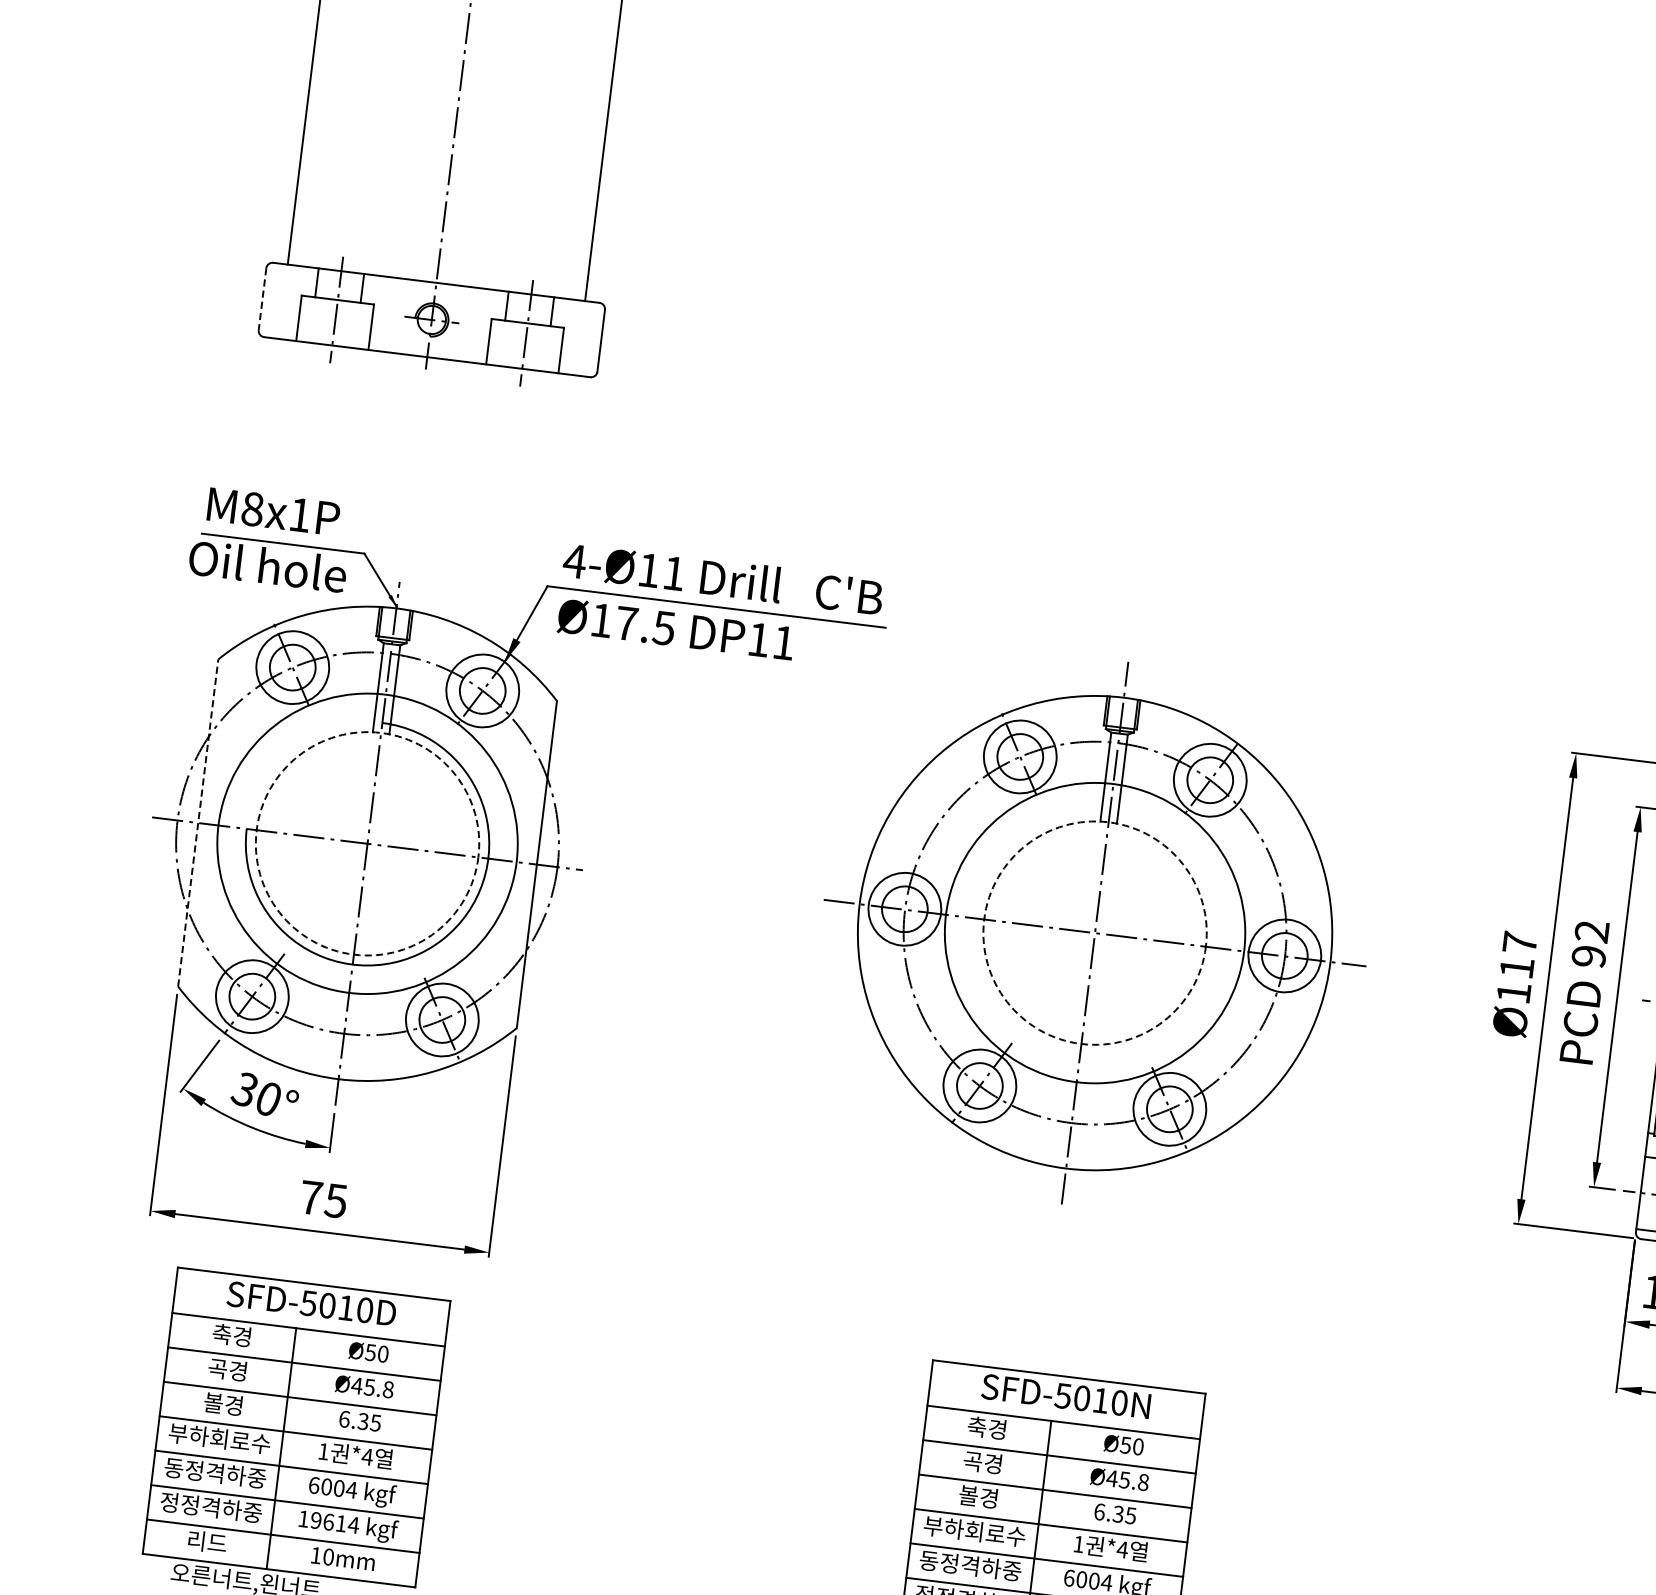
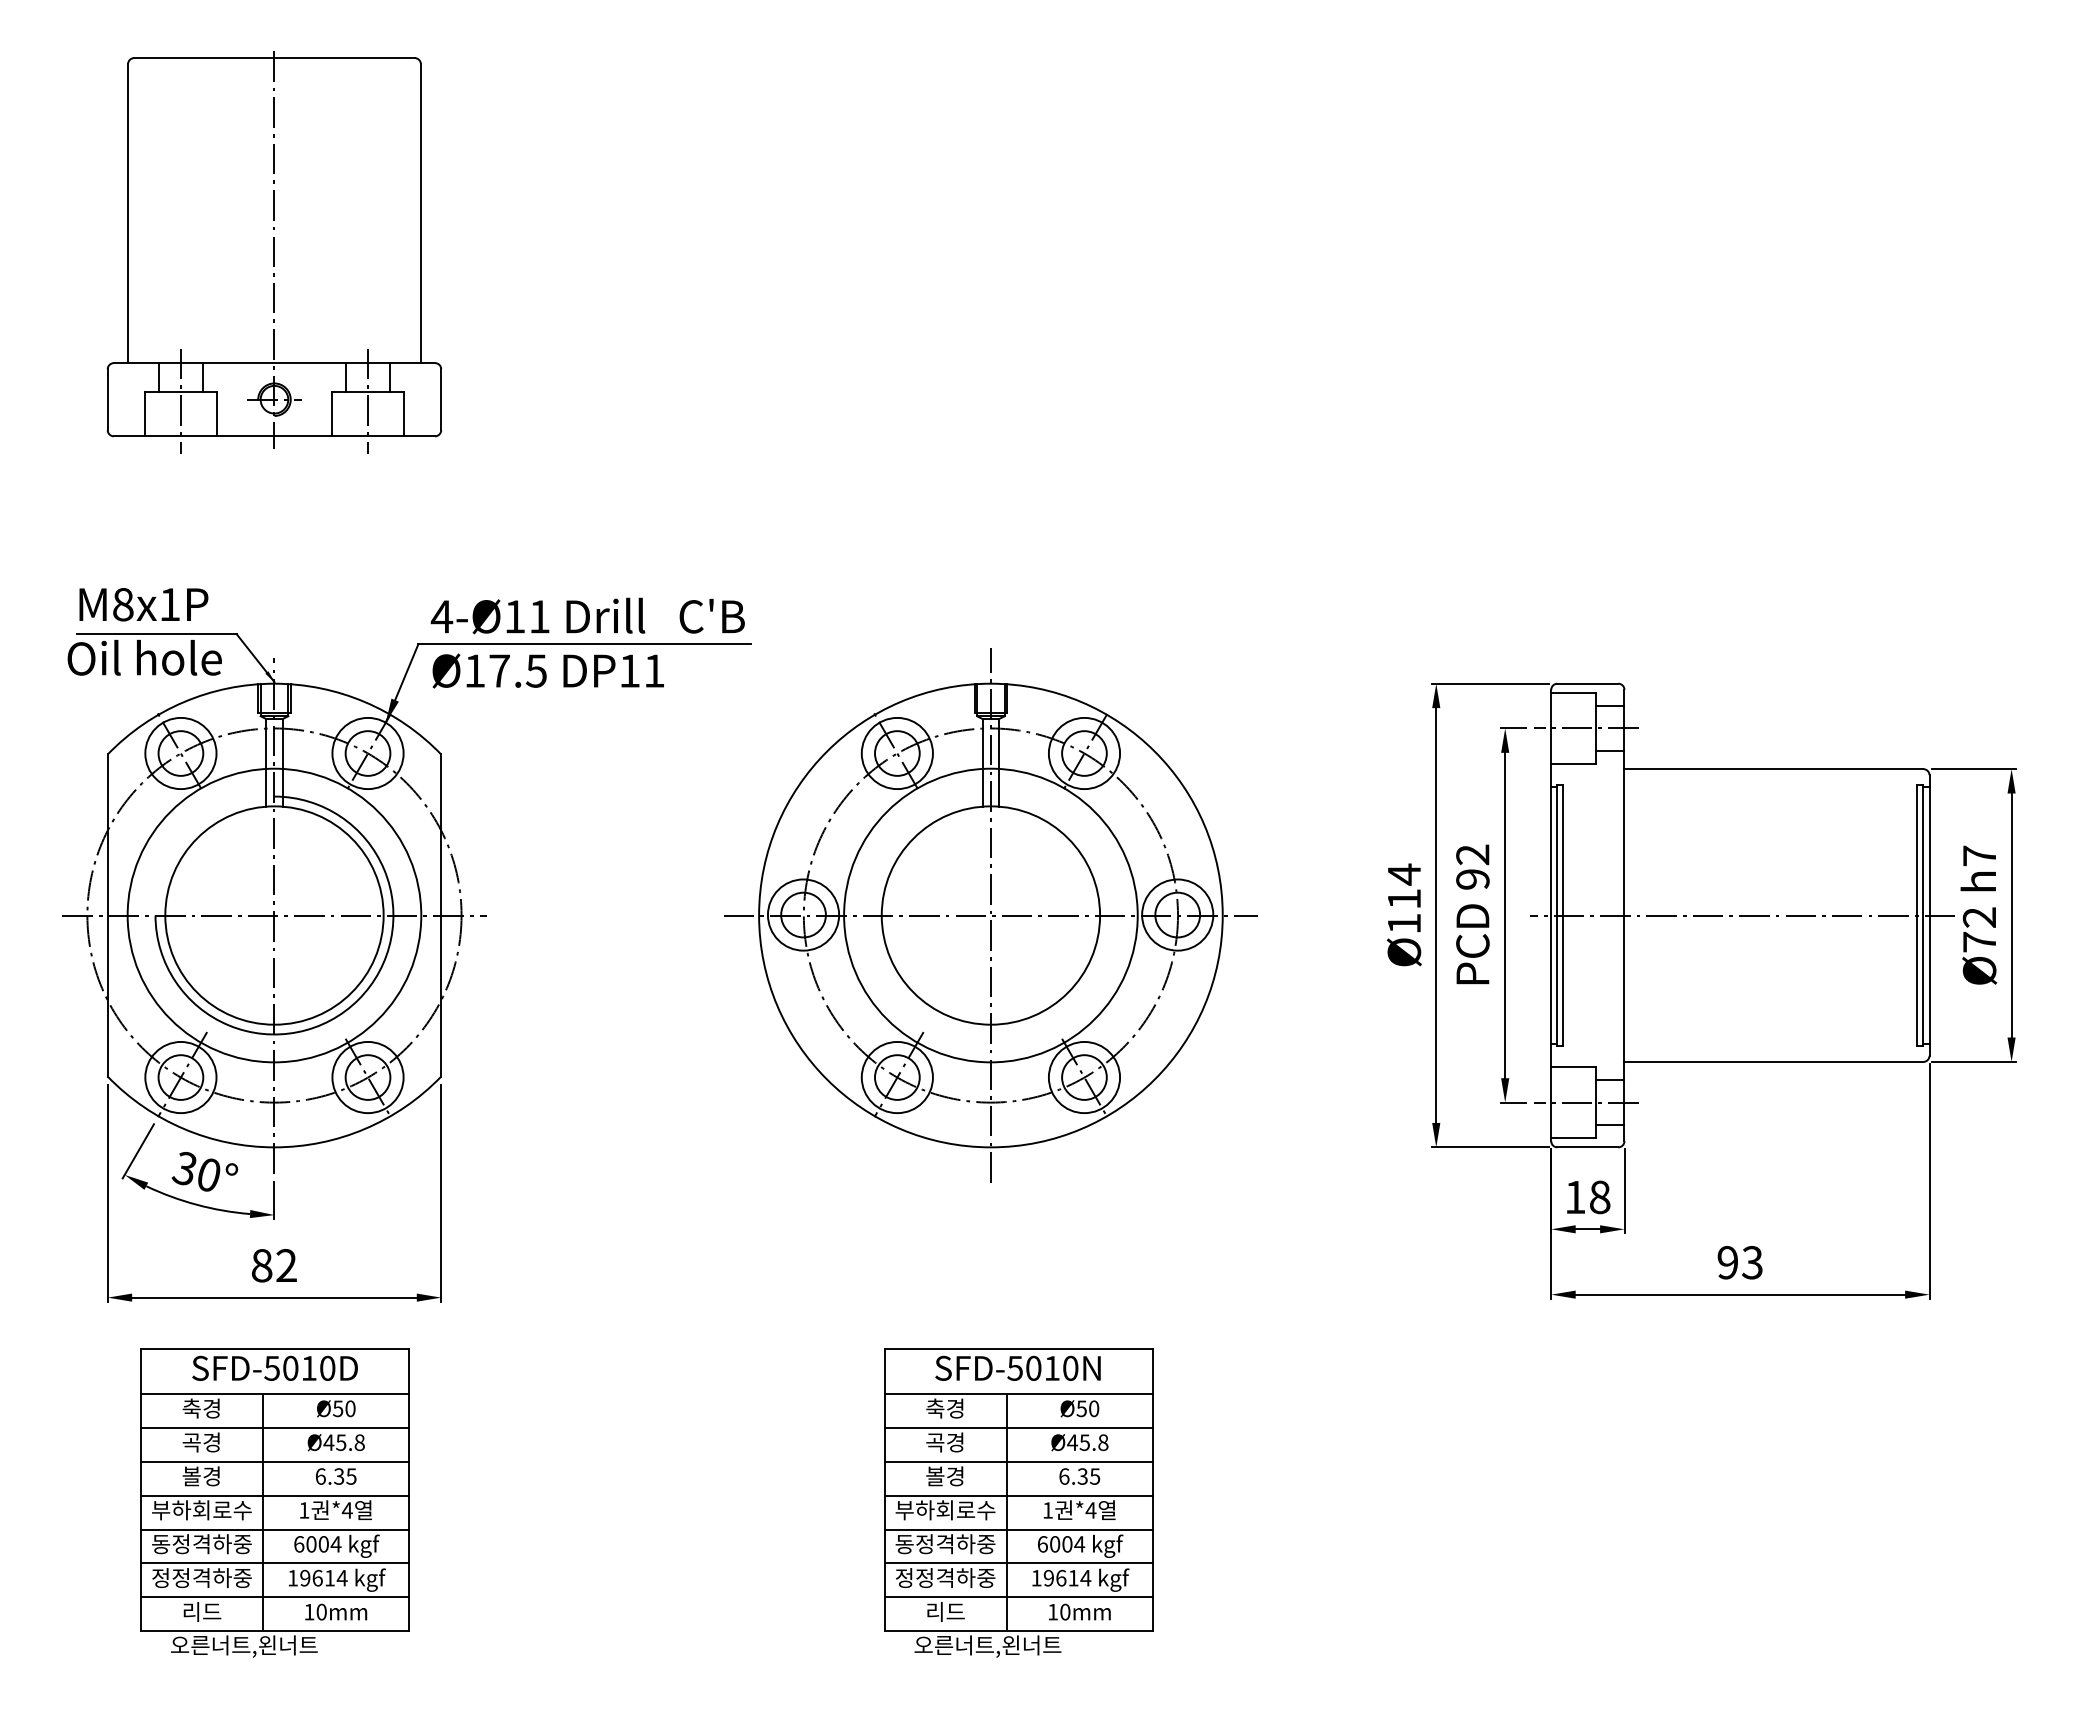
line: (262, 298) -> (107, 399), dashed -> solid
line: (197, 822) -> (107, 915), dashed -> solid
circle: (367, 843) -> (274, 915), dashed -> solid
circle: (1094, 933) -> (990, 915), dashed -> solid
text: (1520, 943) -> (1404, 874), Ø117 -> Ø114
text: (323, 1199) -> (274, 1265), 75 -> 82

